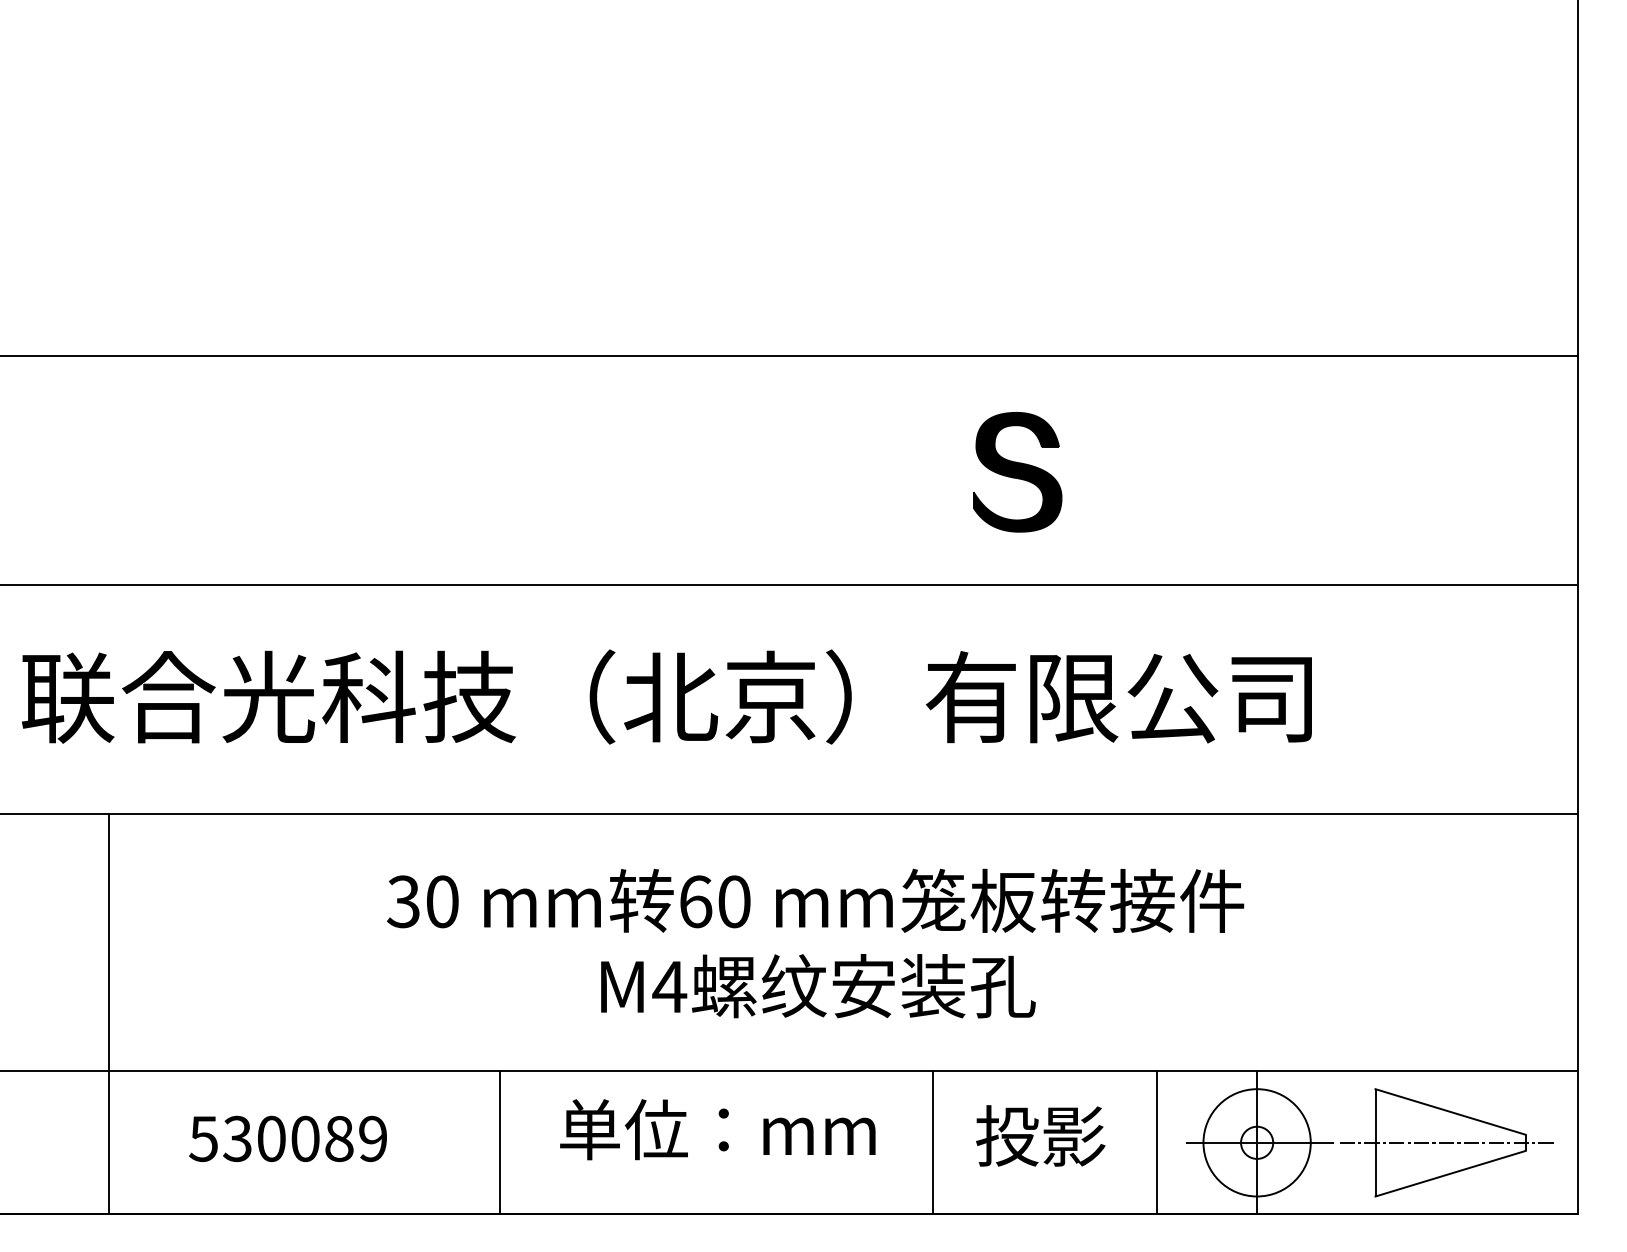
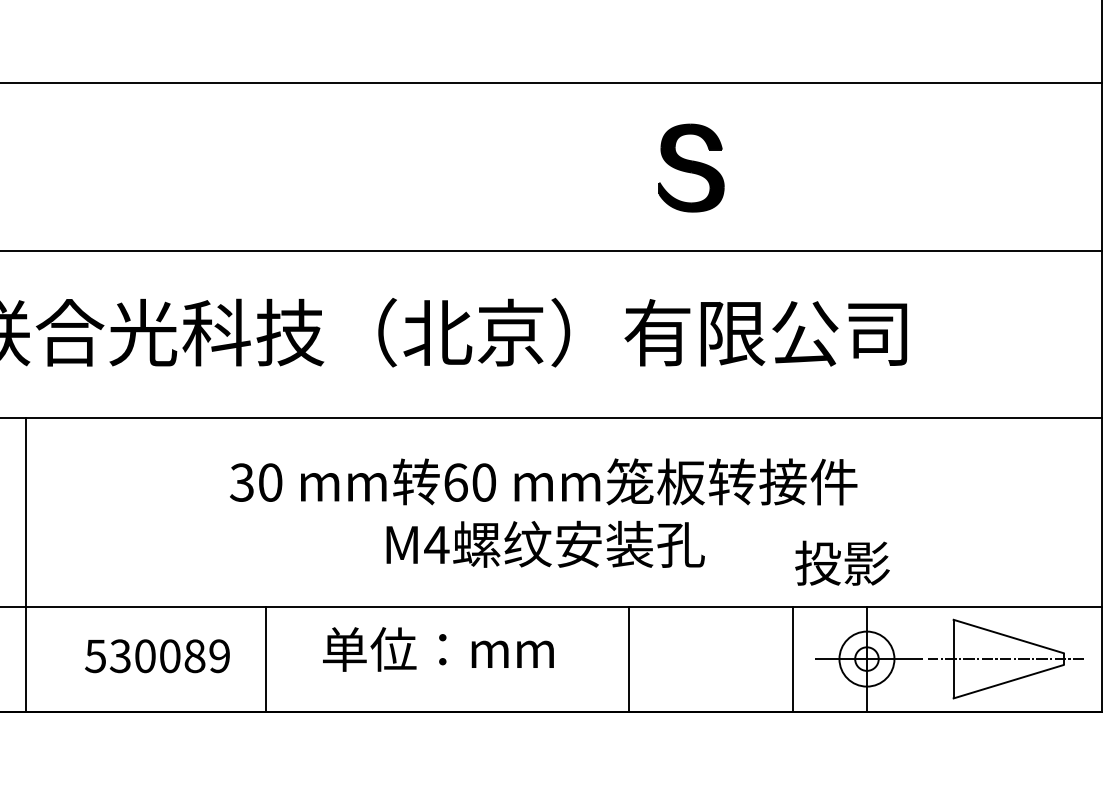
text: (717, 1129) -> (438, 649), moved
text: (1040, 1135) -> (842, 562), moved
line: (500, 1142) -> (266, 658), moved
circle: (1256, 1142) -> (866, 658), size x0.7

